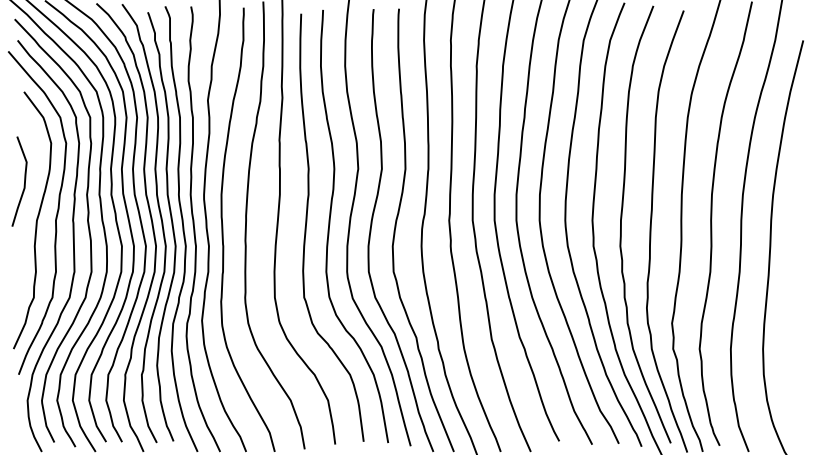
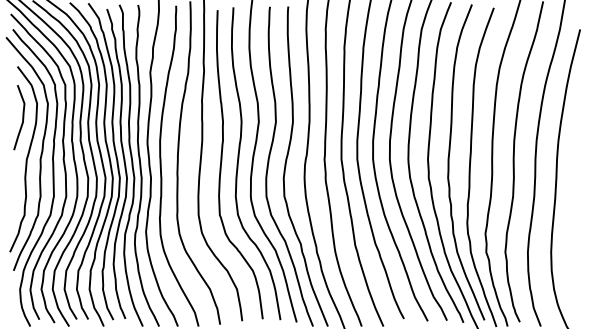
curve: (24, 181) -> (22, 117), moved

